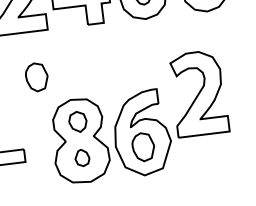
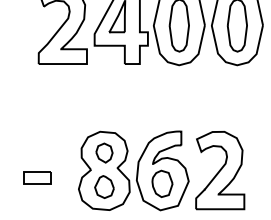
part: (36, 76) -> (71, 106), removed
part: (199, 93) -> (220, 170), moved
part: (82, 157) -> (104, 186), size x1.43

